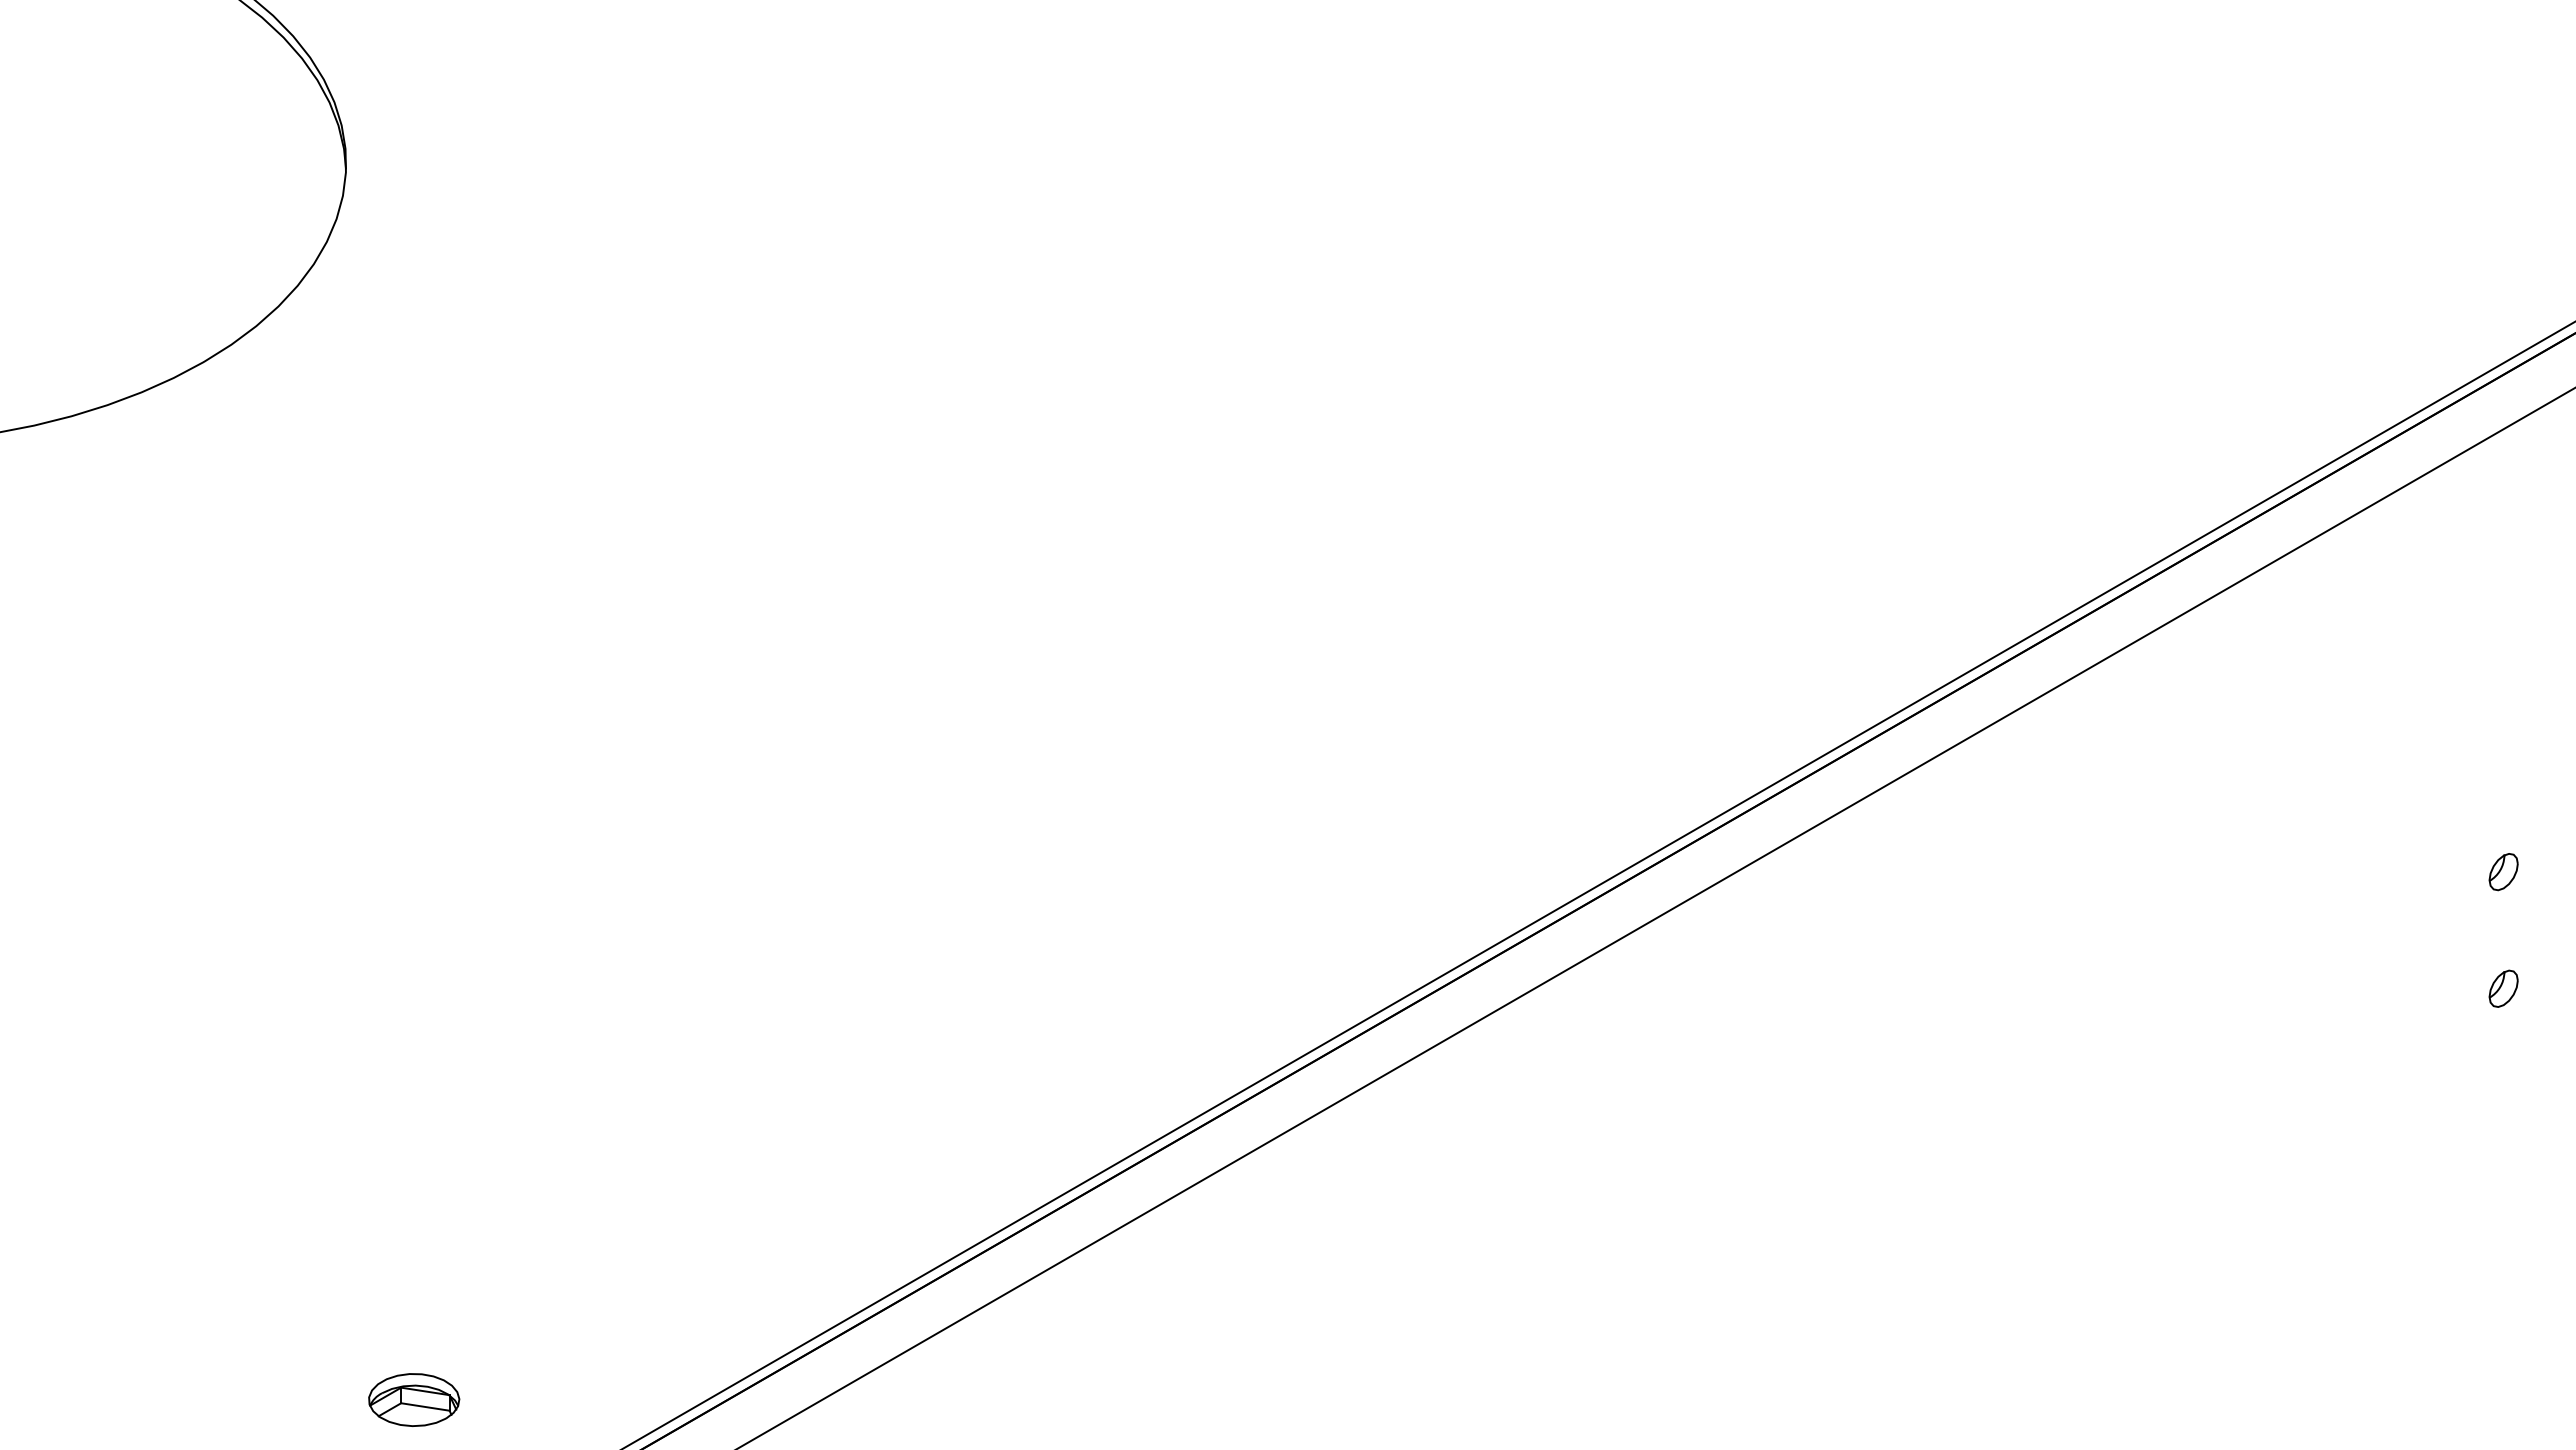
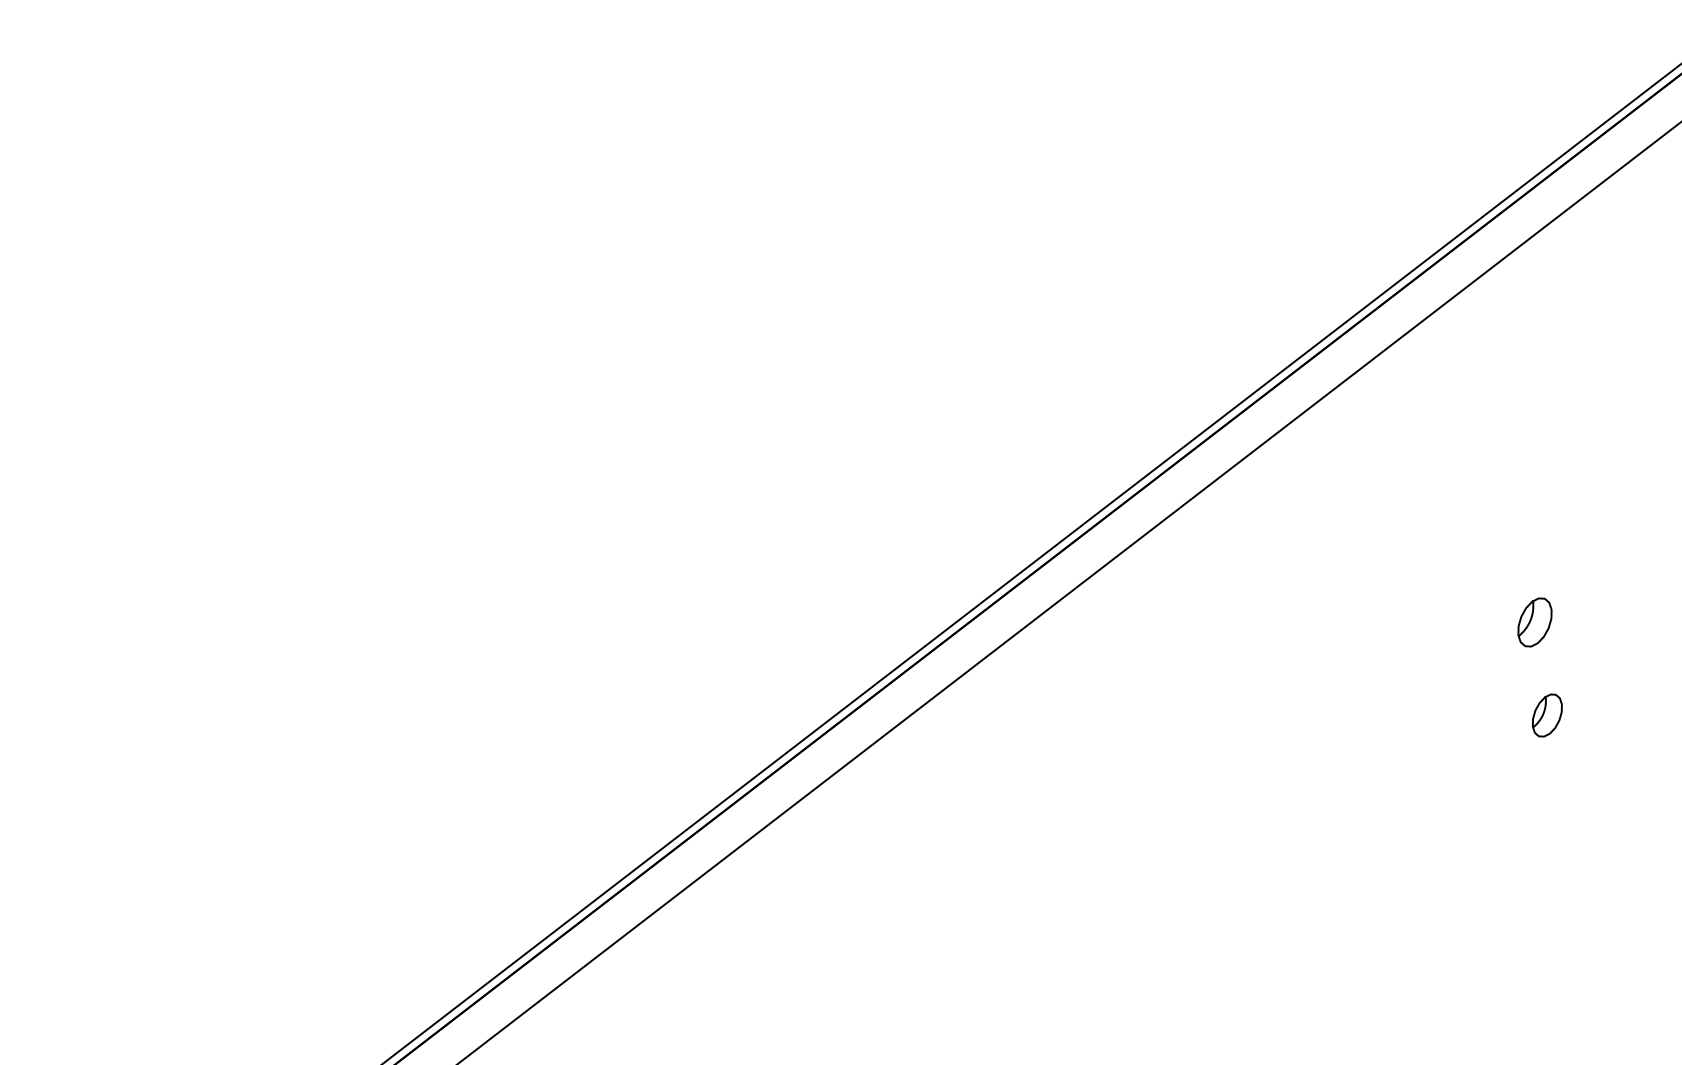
part: (2503, 872) -> (1534, 623), size x1.6
part: (2503, 988) -> (1547, 715), size x1.4

